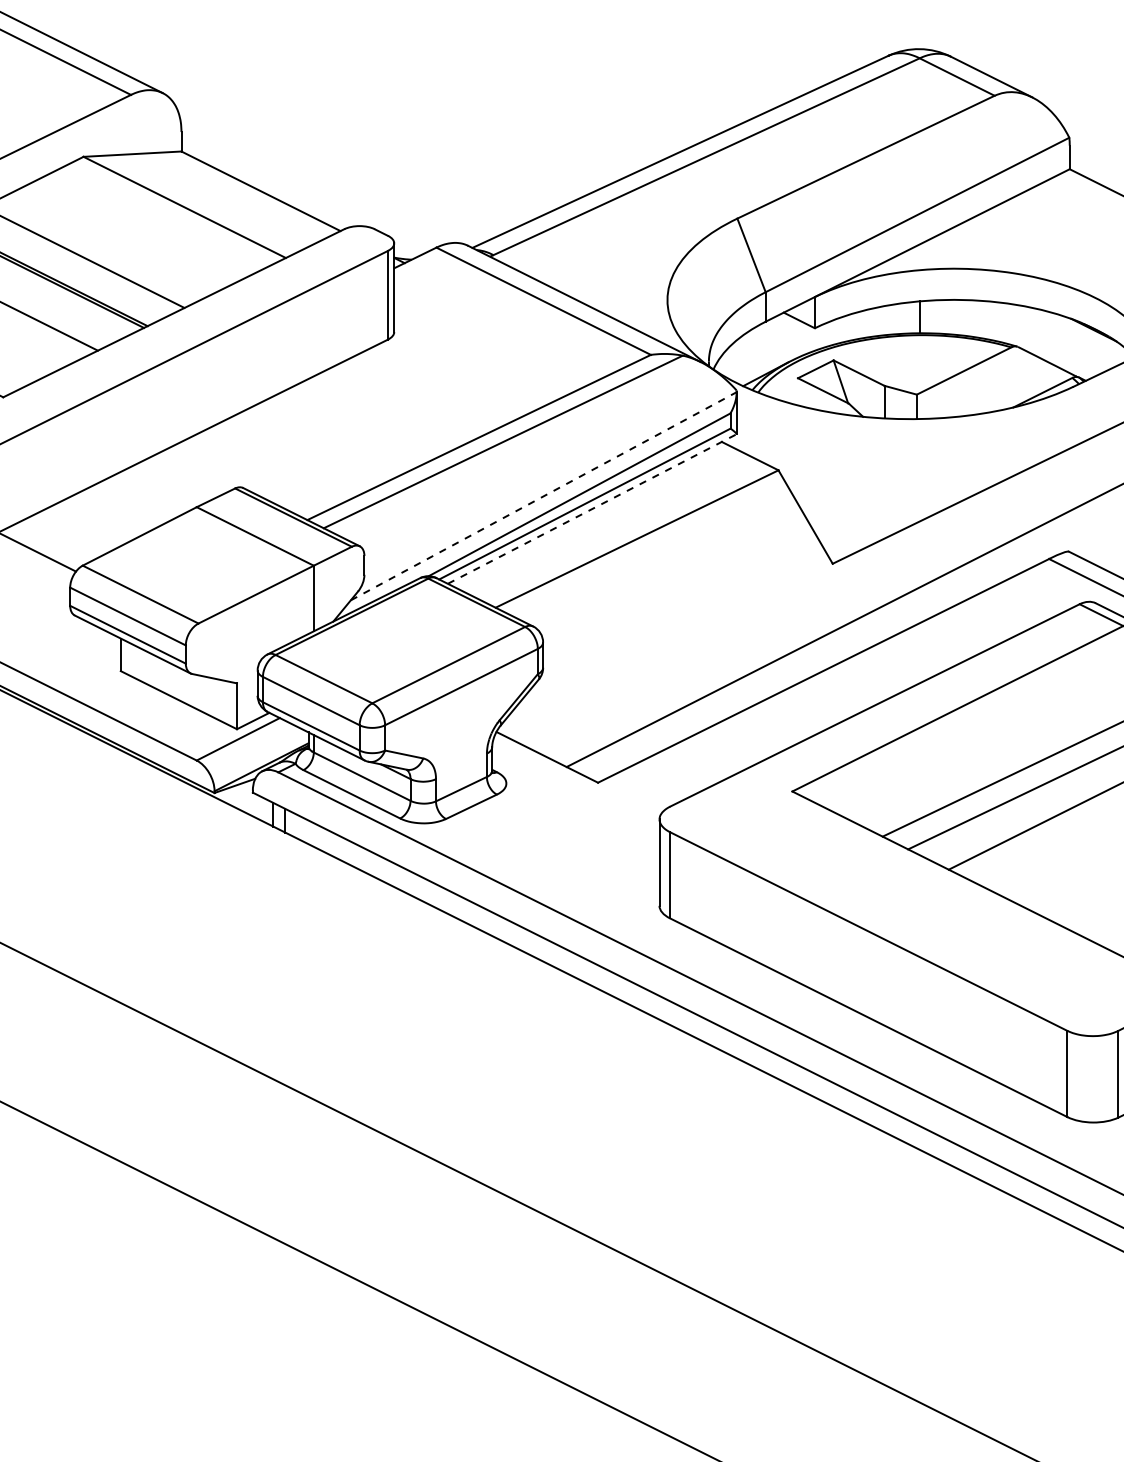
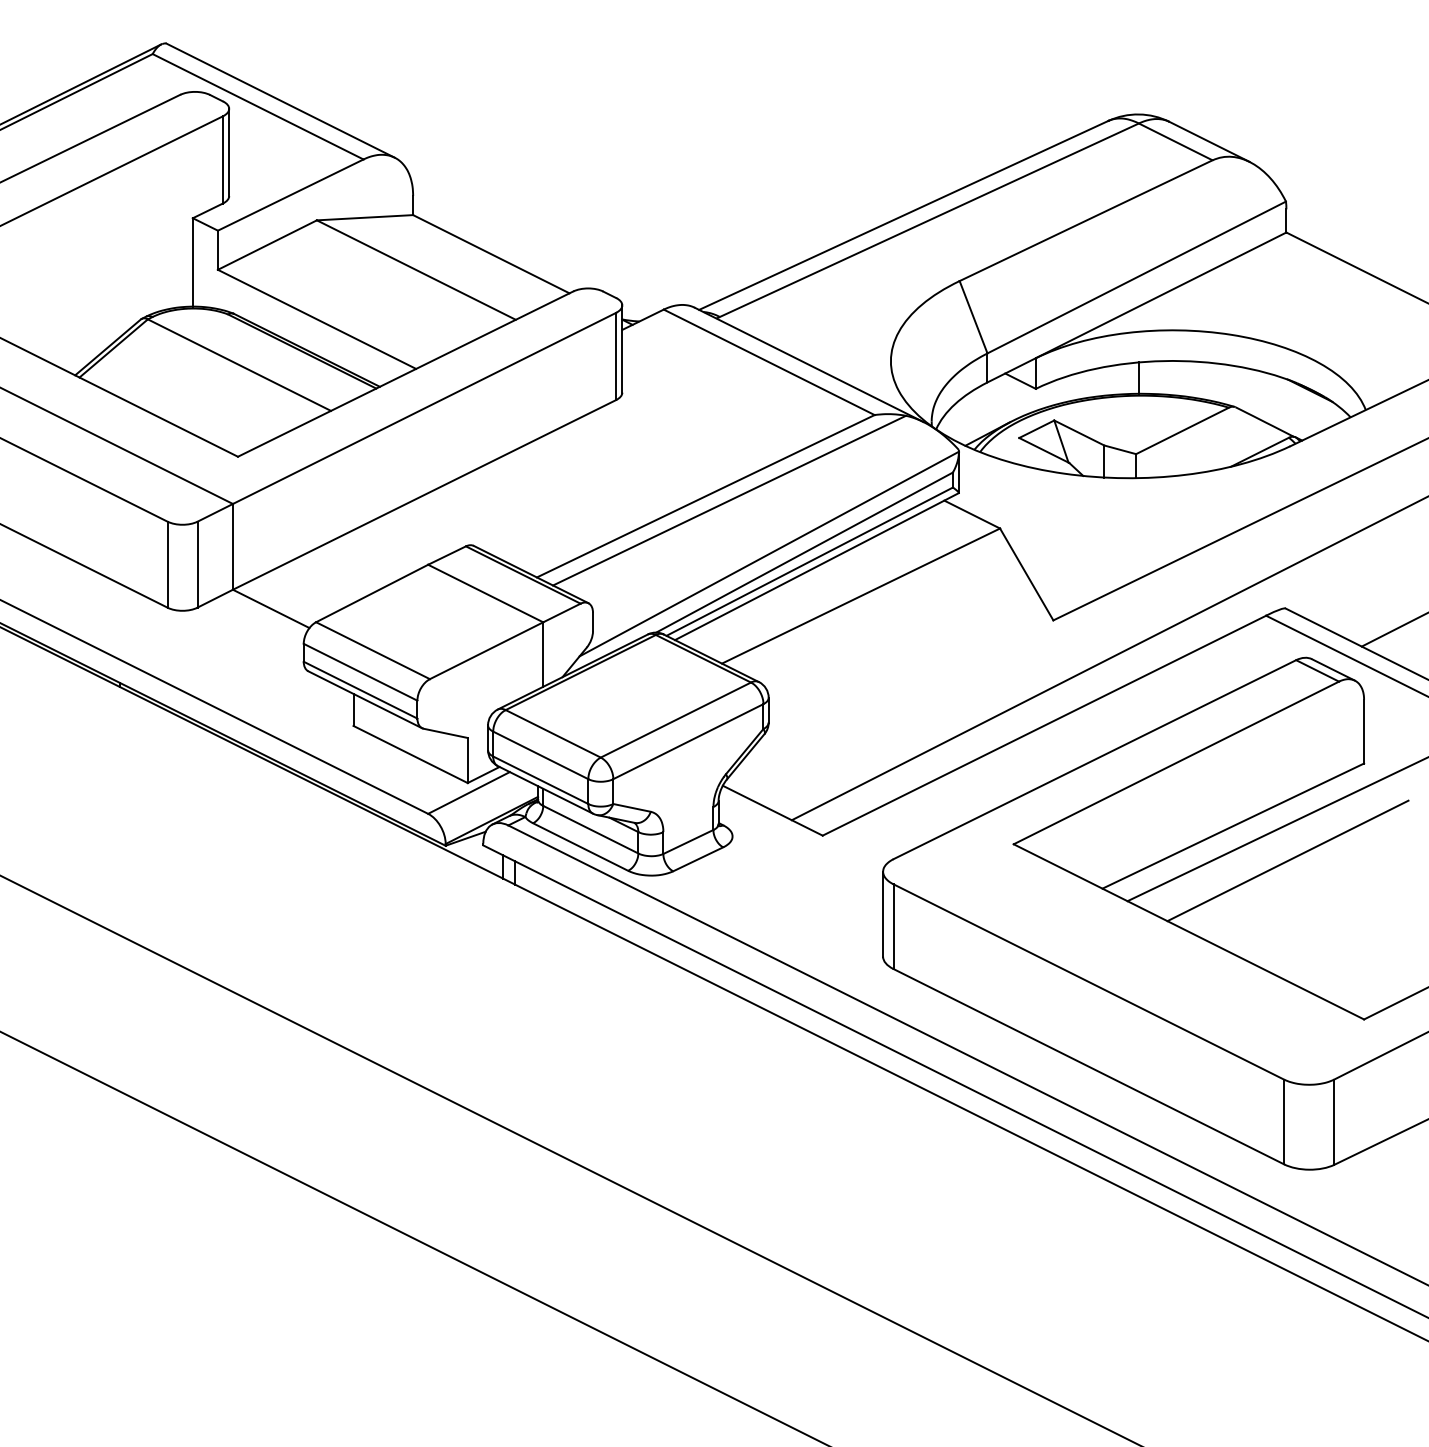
line: (543, 495) -> (769, 553), dashed -> solid
line: (591, 508) -> (816, 566), dashed -> solid

